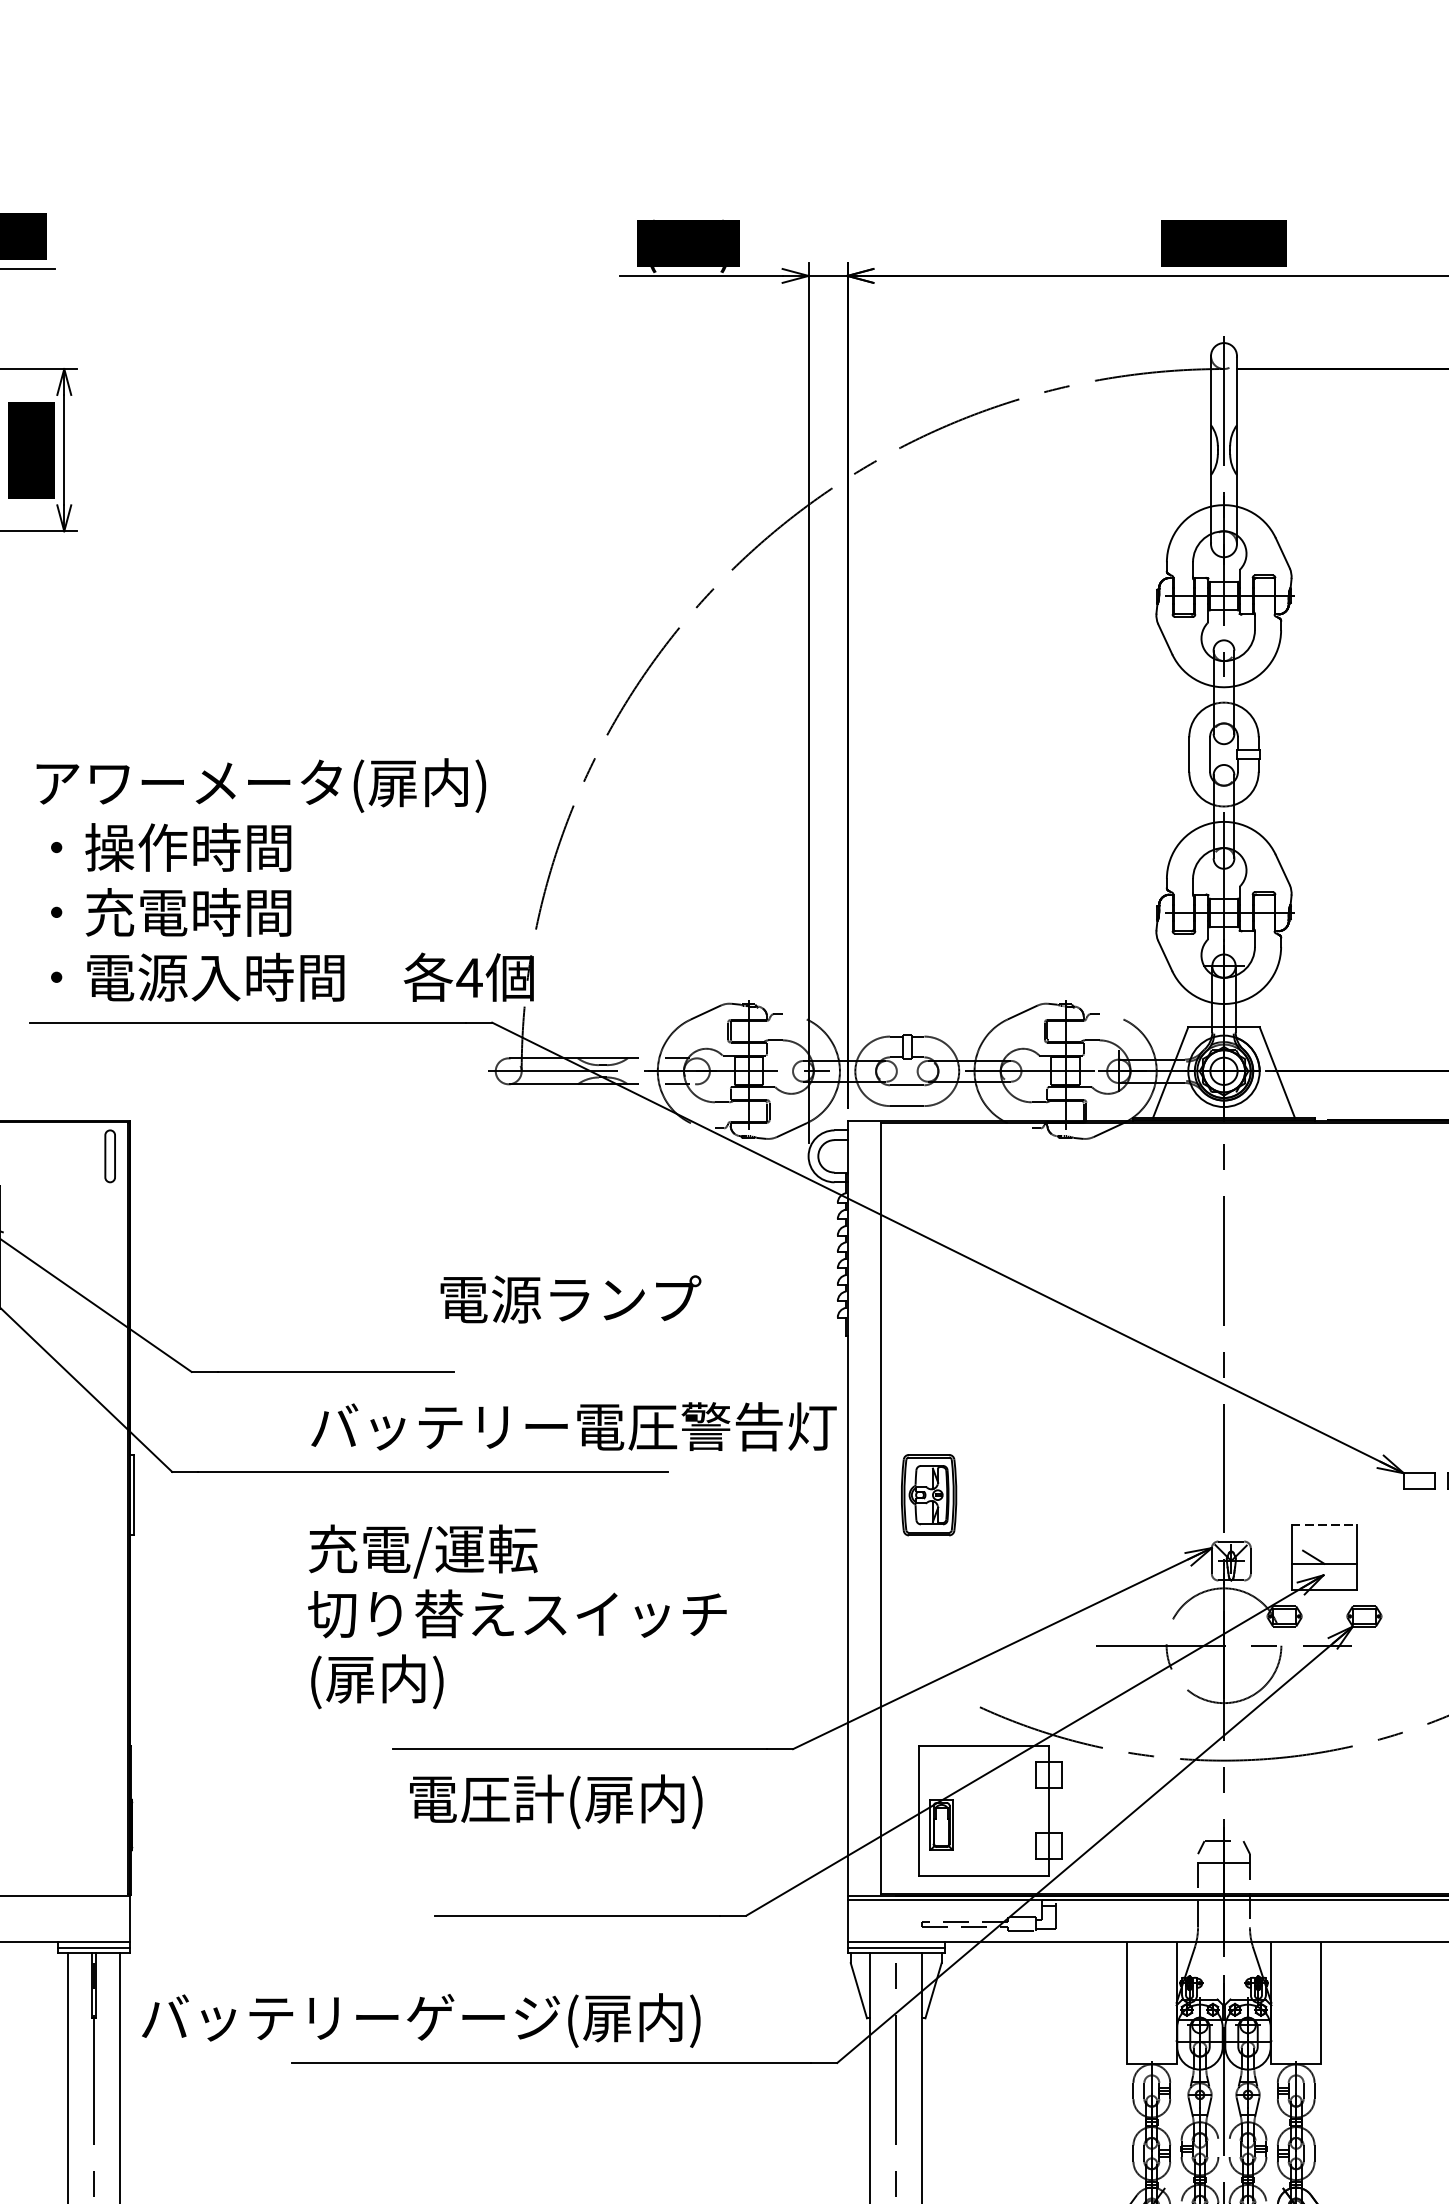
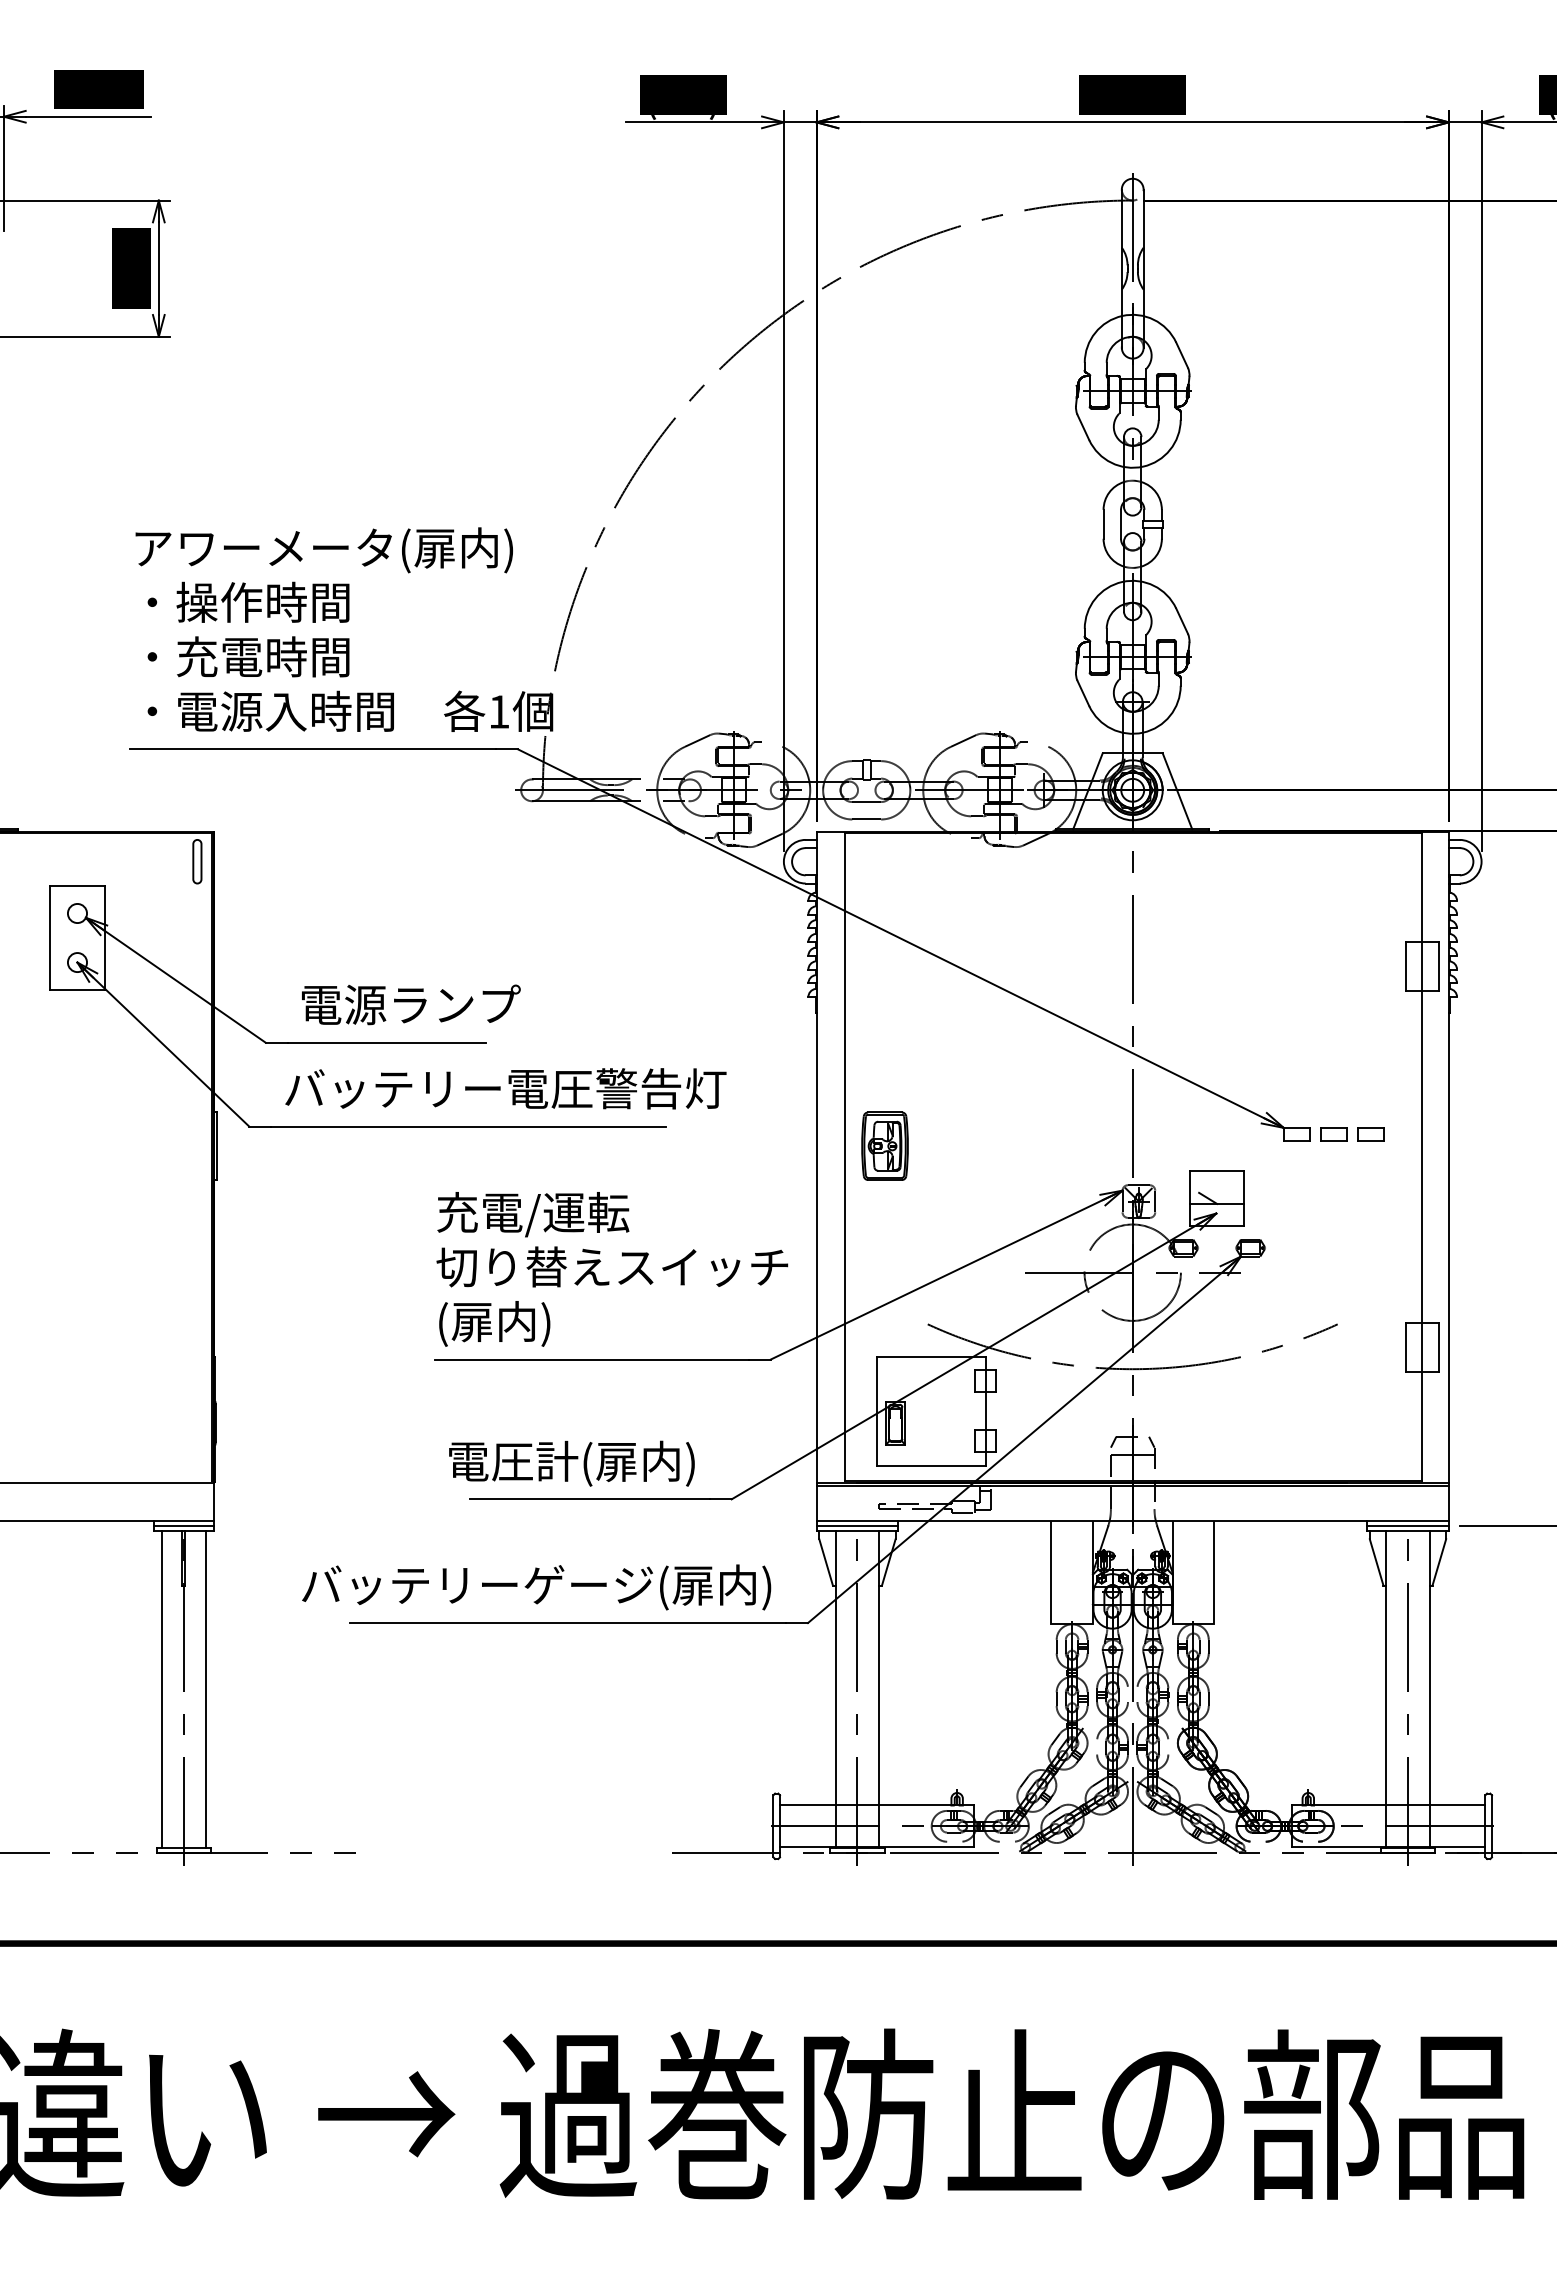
text: (469, 977) -> (499, 711), 4 -> 1
text: (571, 1298) -> (411, 1004), moved
text: (573, 1426) -> (505, 1088), moved
line: (1324, 1525) -> (1217, 1171), dashed -> solid
text: (517, 1616) -> (612, 1269), moved
text: (555, 1801) -> (571, 1463), moved
text: (421, 2020) -> (536, 1587), moved

